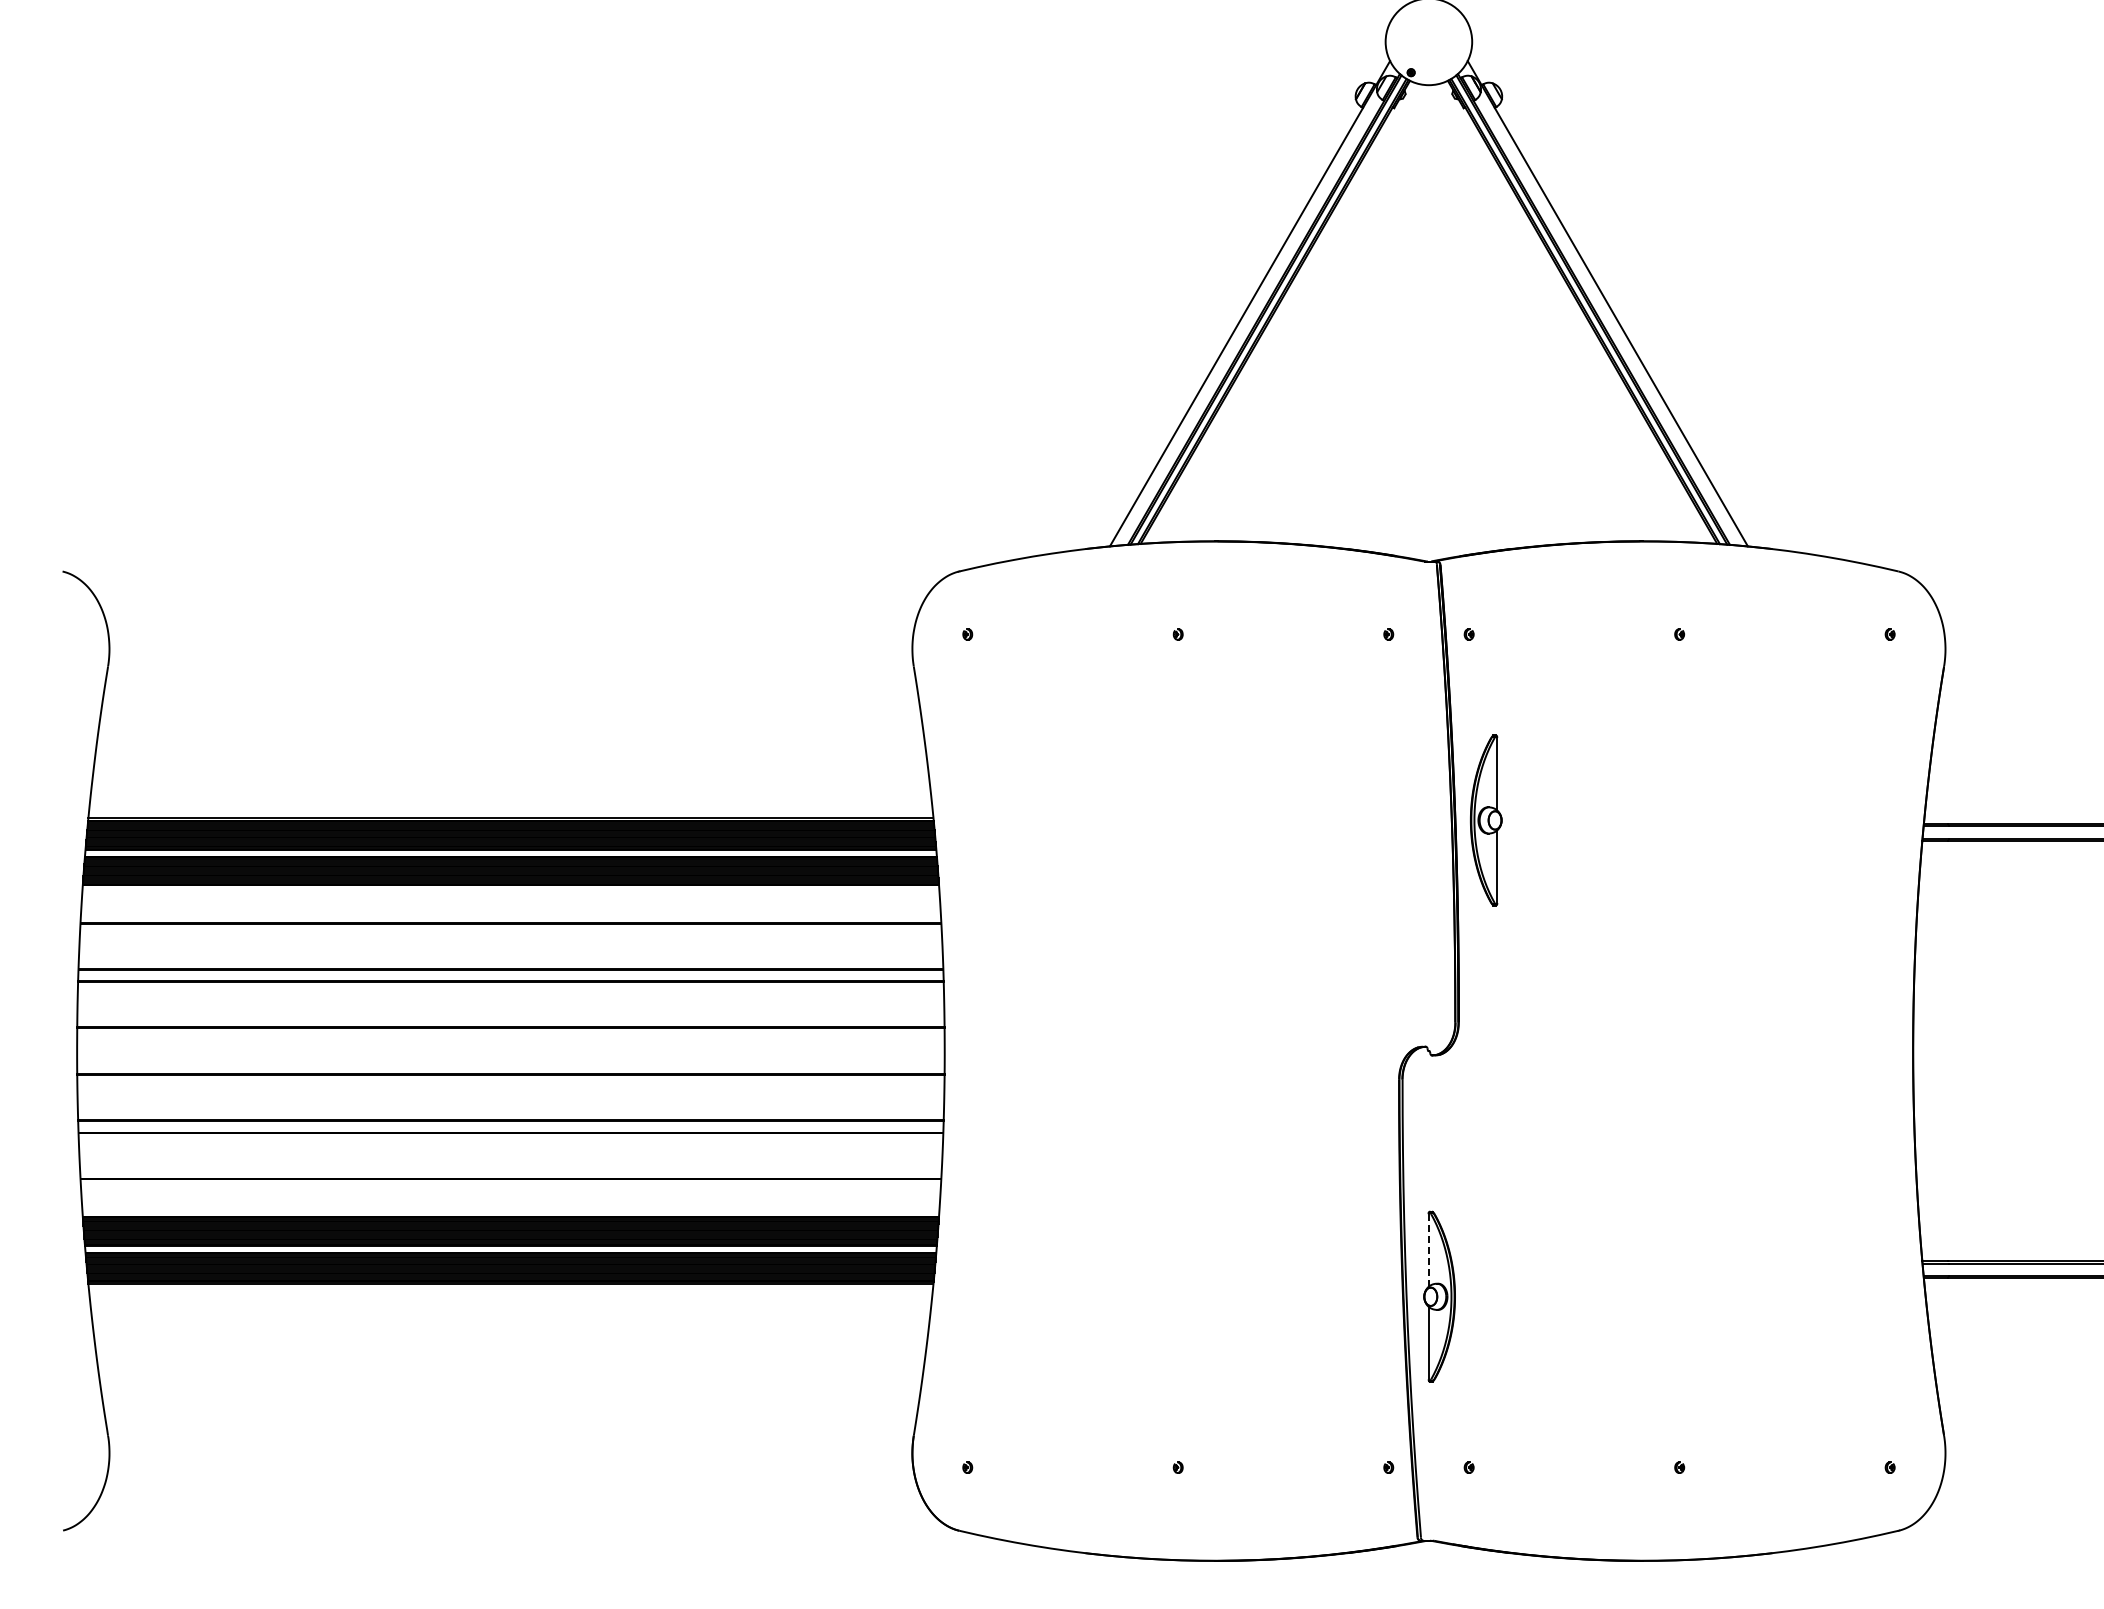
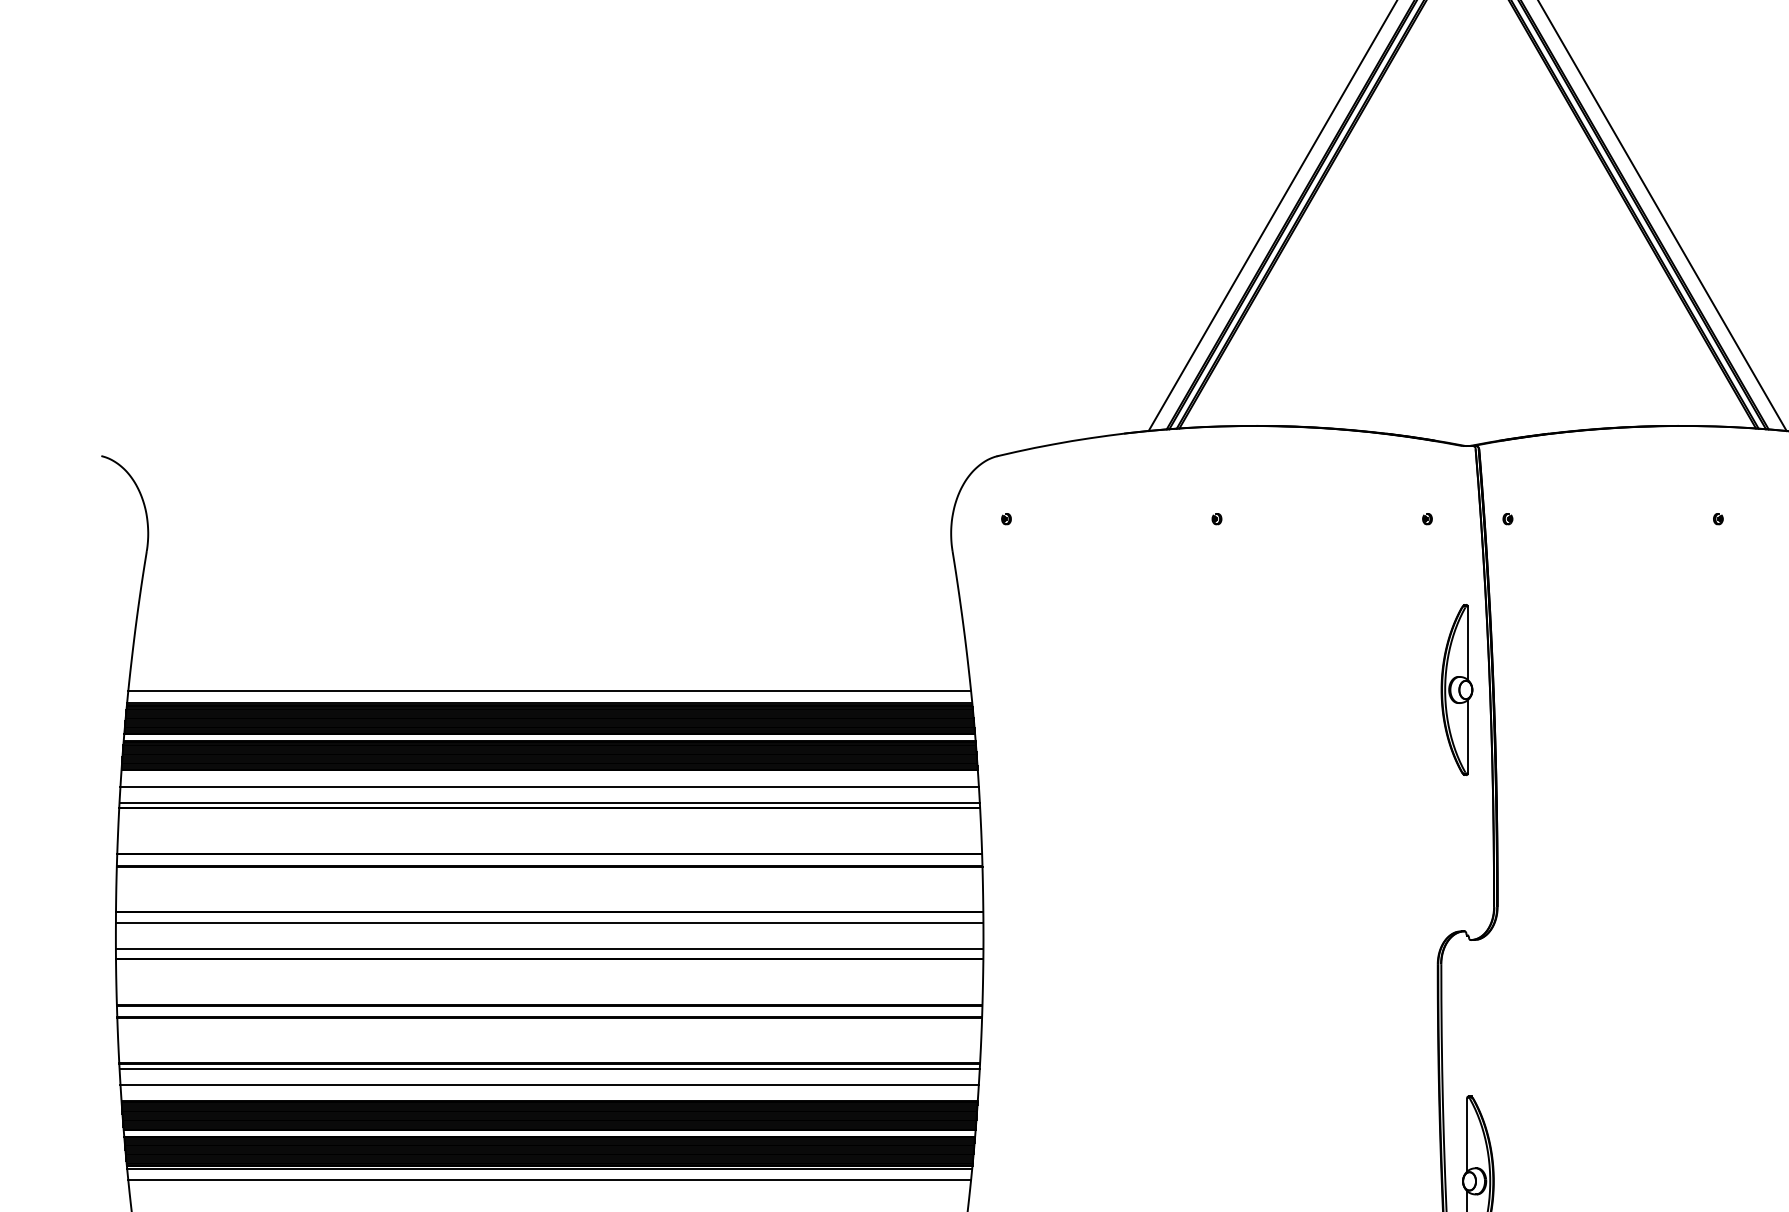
line: (510, 806) -> (549, 691), added
part: (1486, 820) -> (1457, 690), moved
line: (510, 902) -> (549, 787), added
line: (510, 918) -> (549, 803), added
line: (510, 1038) -> (549, 923), added
line: (510, 1063) -> (549, 948), added
line: (510, 1184) -> (549, 1069), added
line: (510, 1200) -> (549, 1085), added
line: (1428, 1250) -> (1467, 1135), dashed -> solid
line: (510, 1295) -> (549, 1180), added

